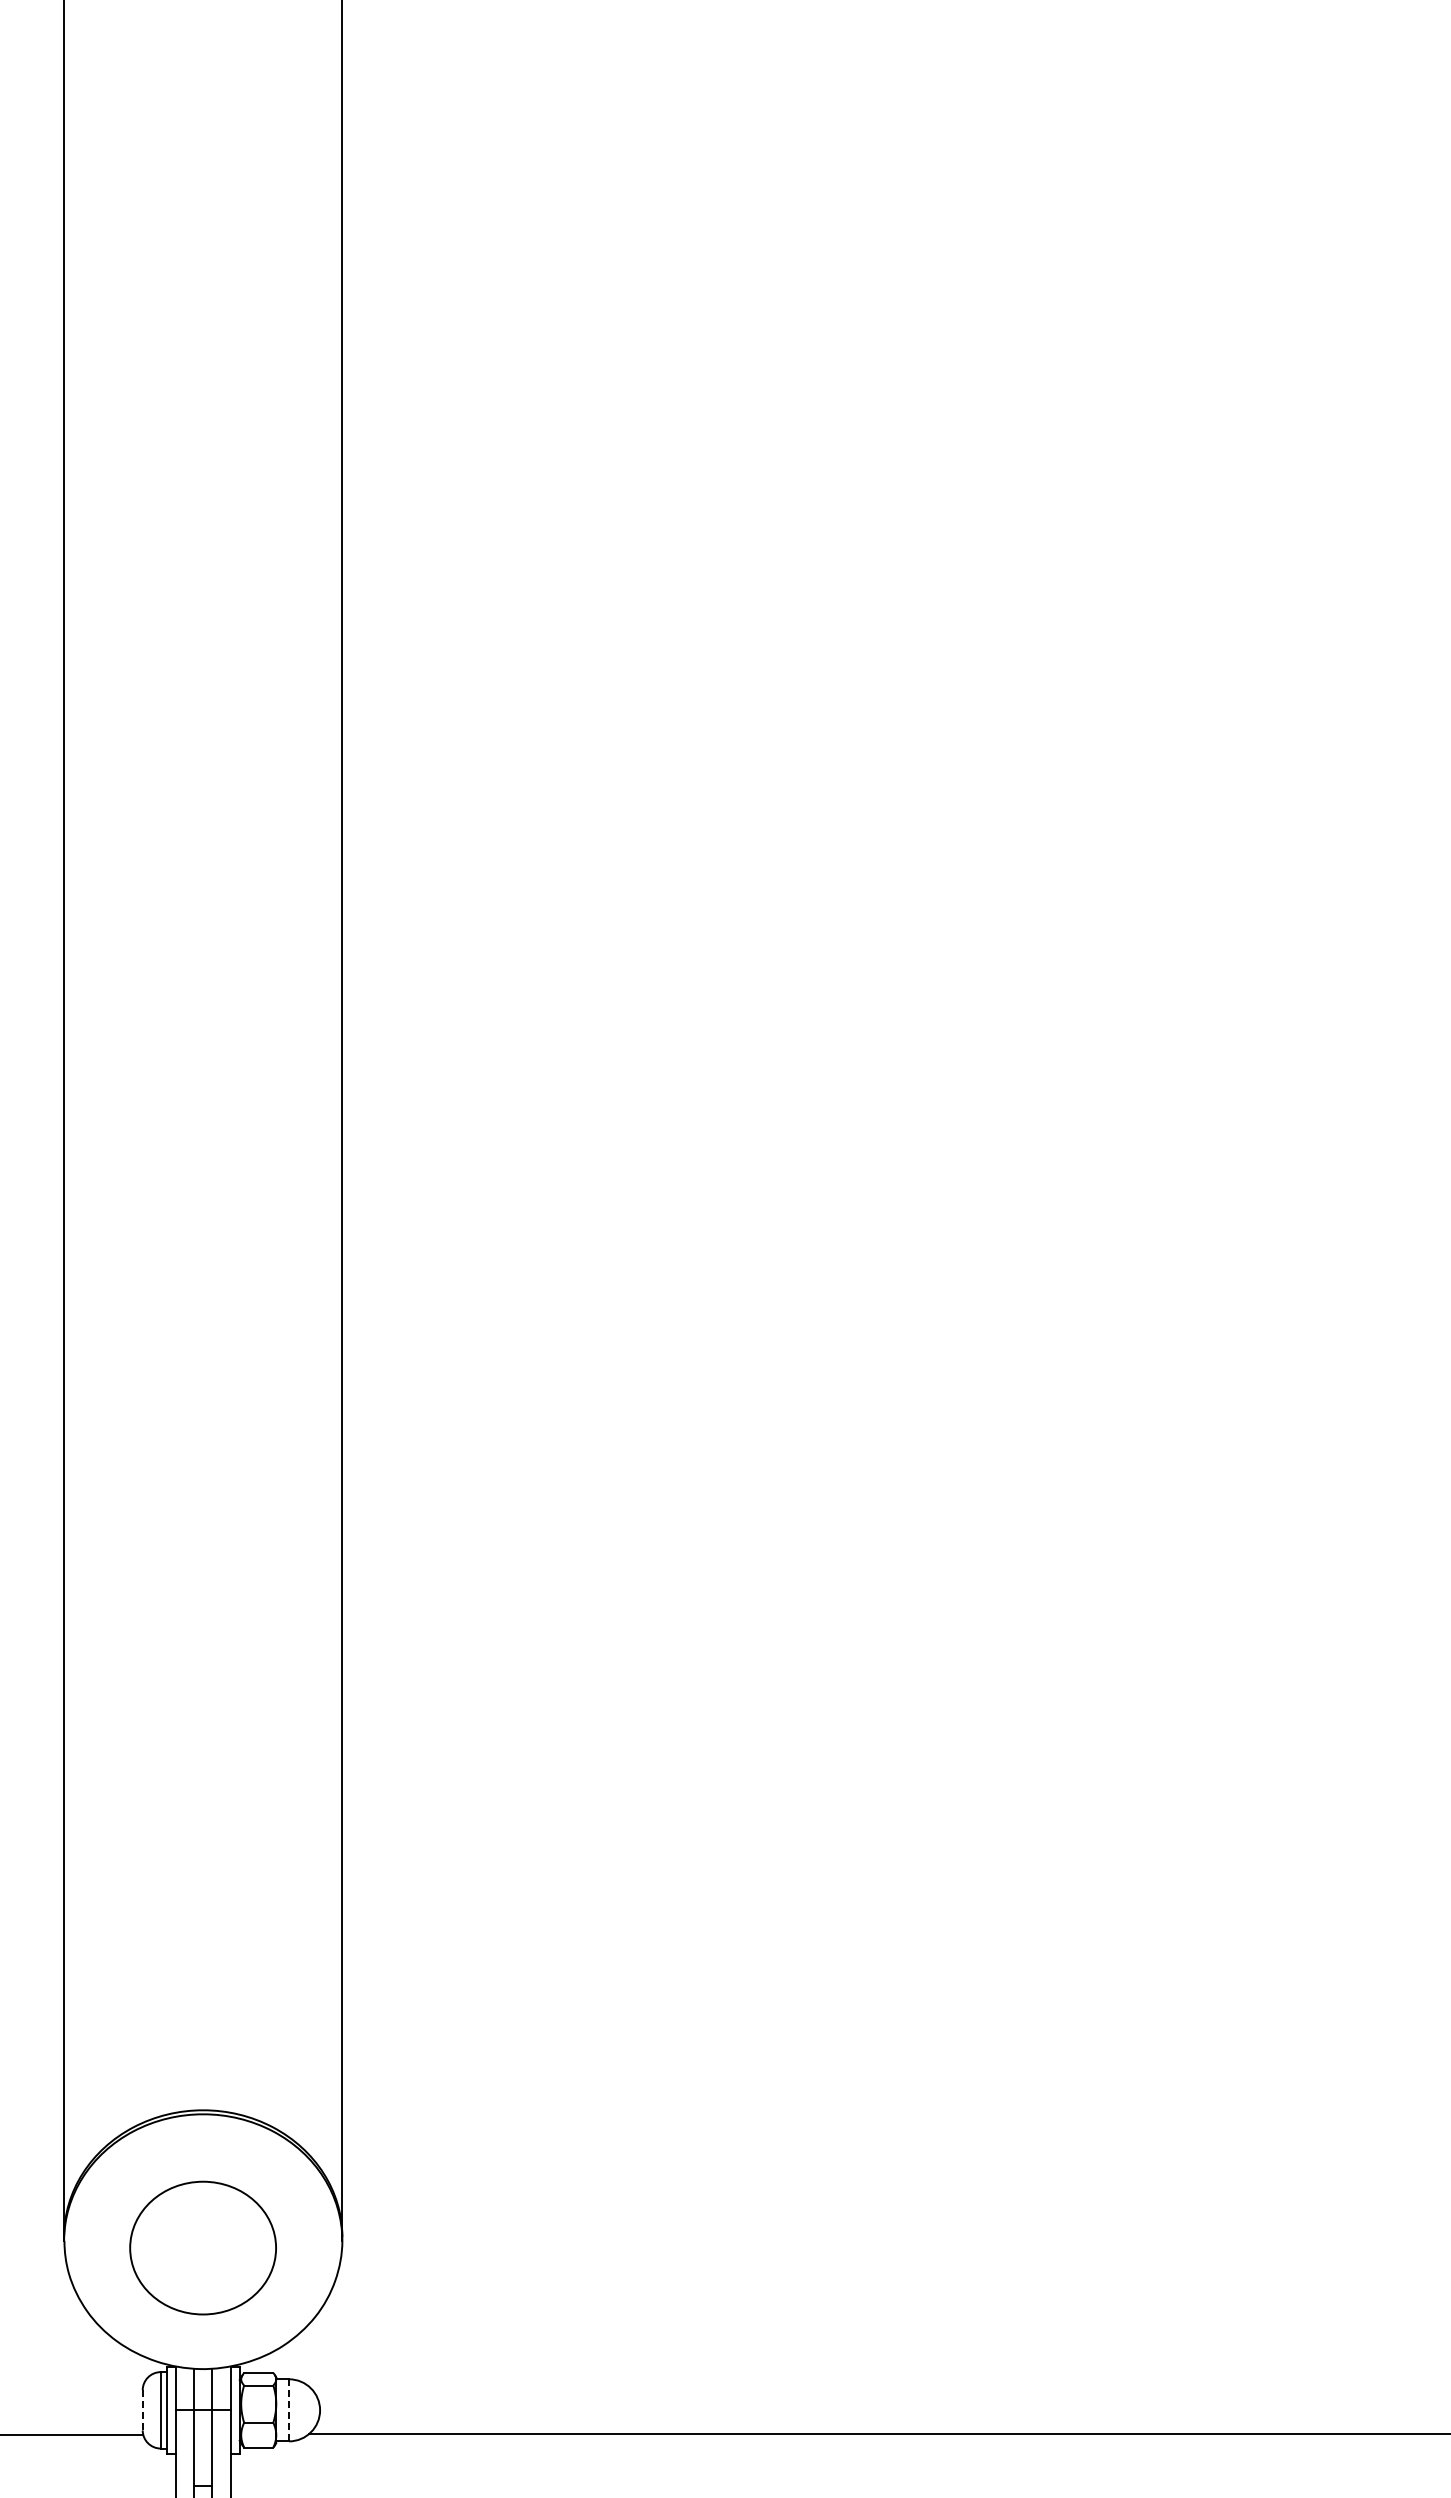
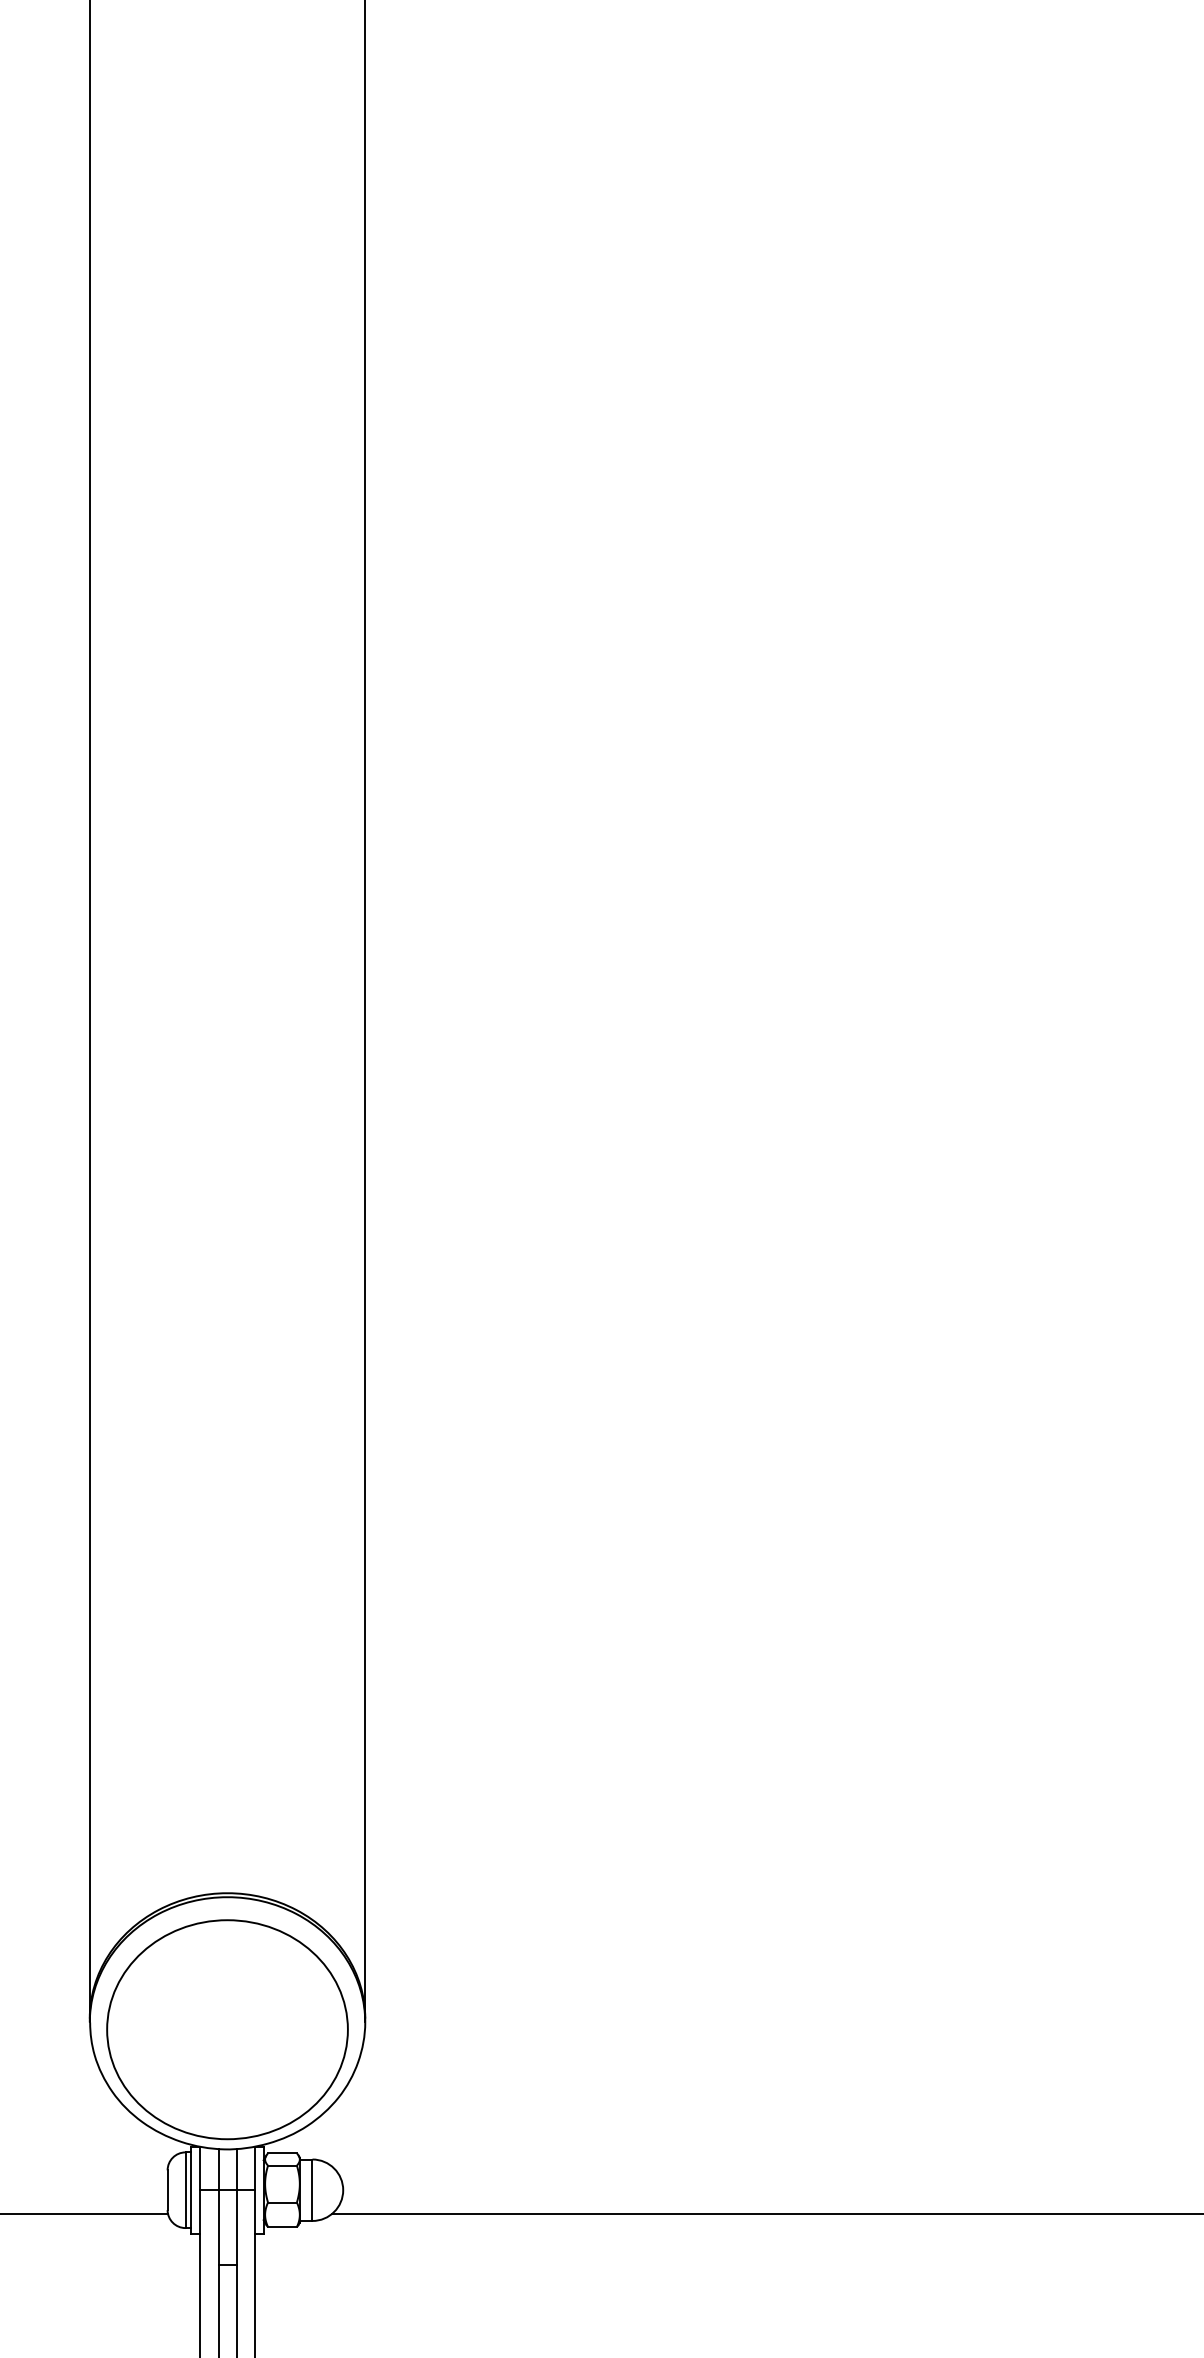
part: (202, 2247) -> (226, 2029), size x1.67
line: (142, 2409) -> (167, 2189), dashed -> solid
line: (289, 2409) -> (312, 2189), dashed -> solid

